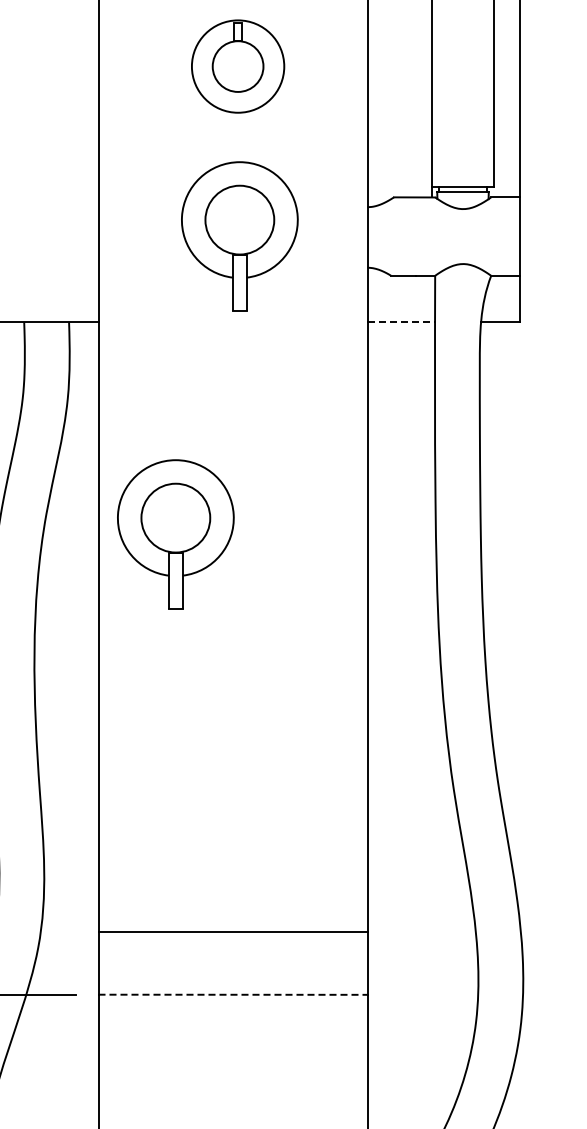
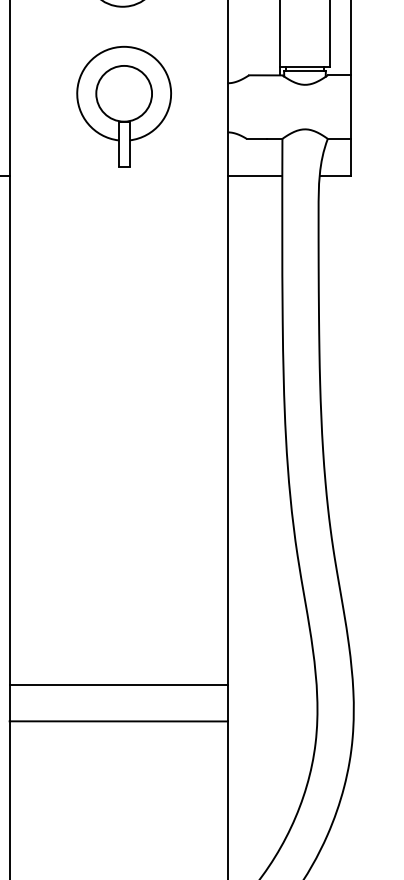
line: (401, 322) -> (255, 176), dashed -> solid
part: (175, 534) -> (72, 348), removed
line: (232, 931) -> (118, 684), moved
line: (233, 994) -> (119, 721), dashed -> solid

